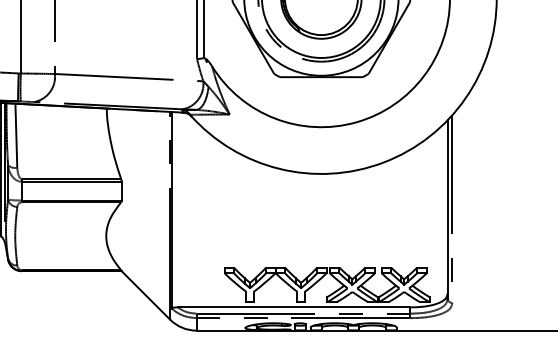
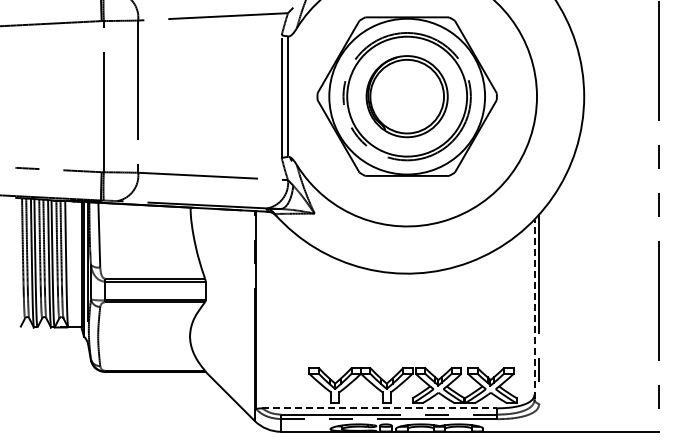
line: (447, 209) -> (534, 309), solid -> dashed
line: (294, 307) -> (380, 408), solid -> dashed

